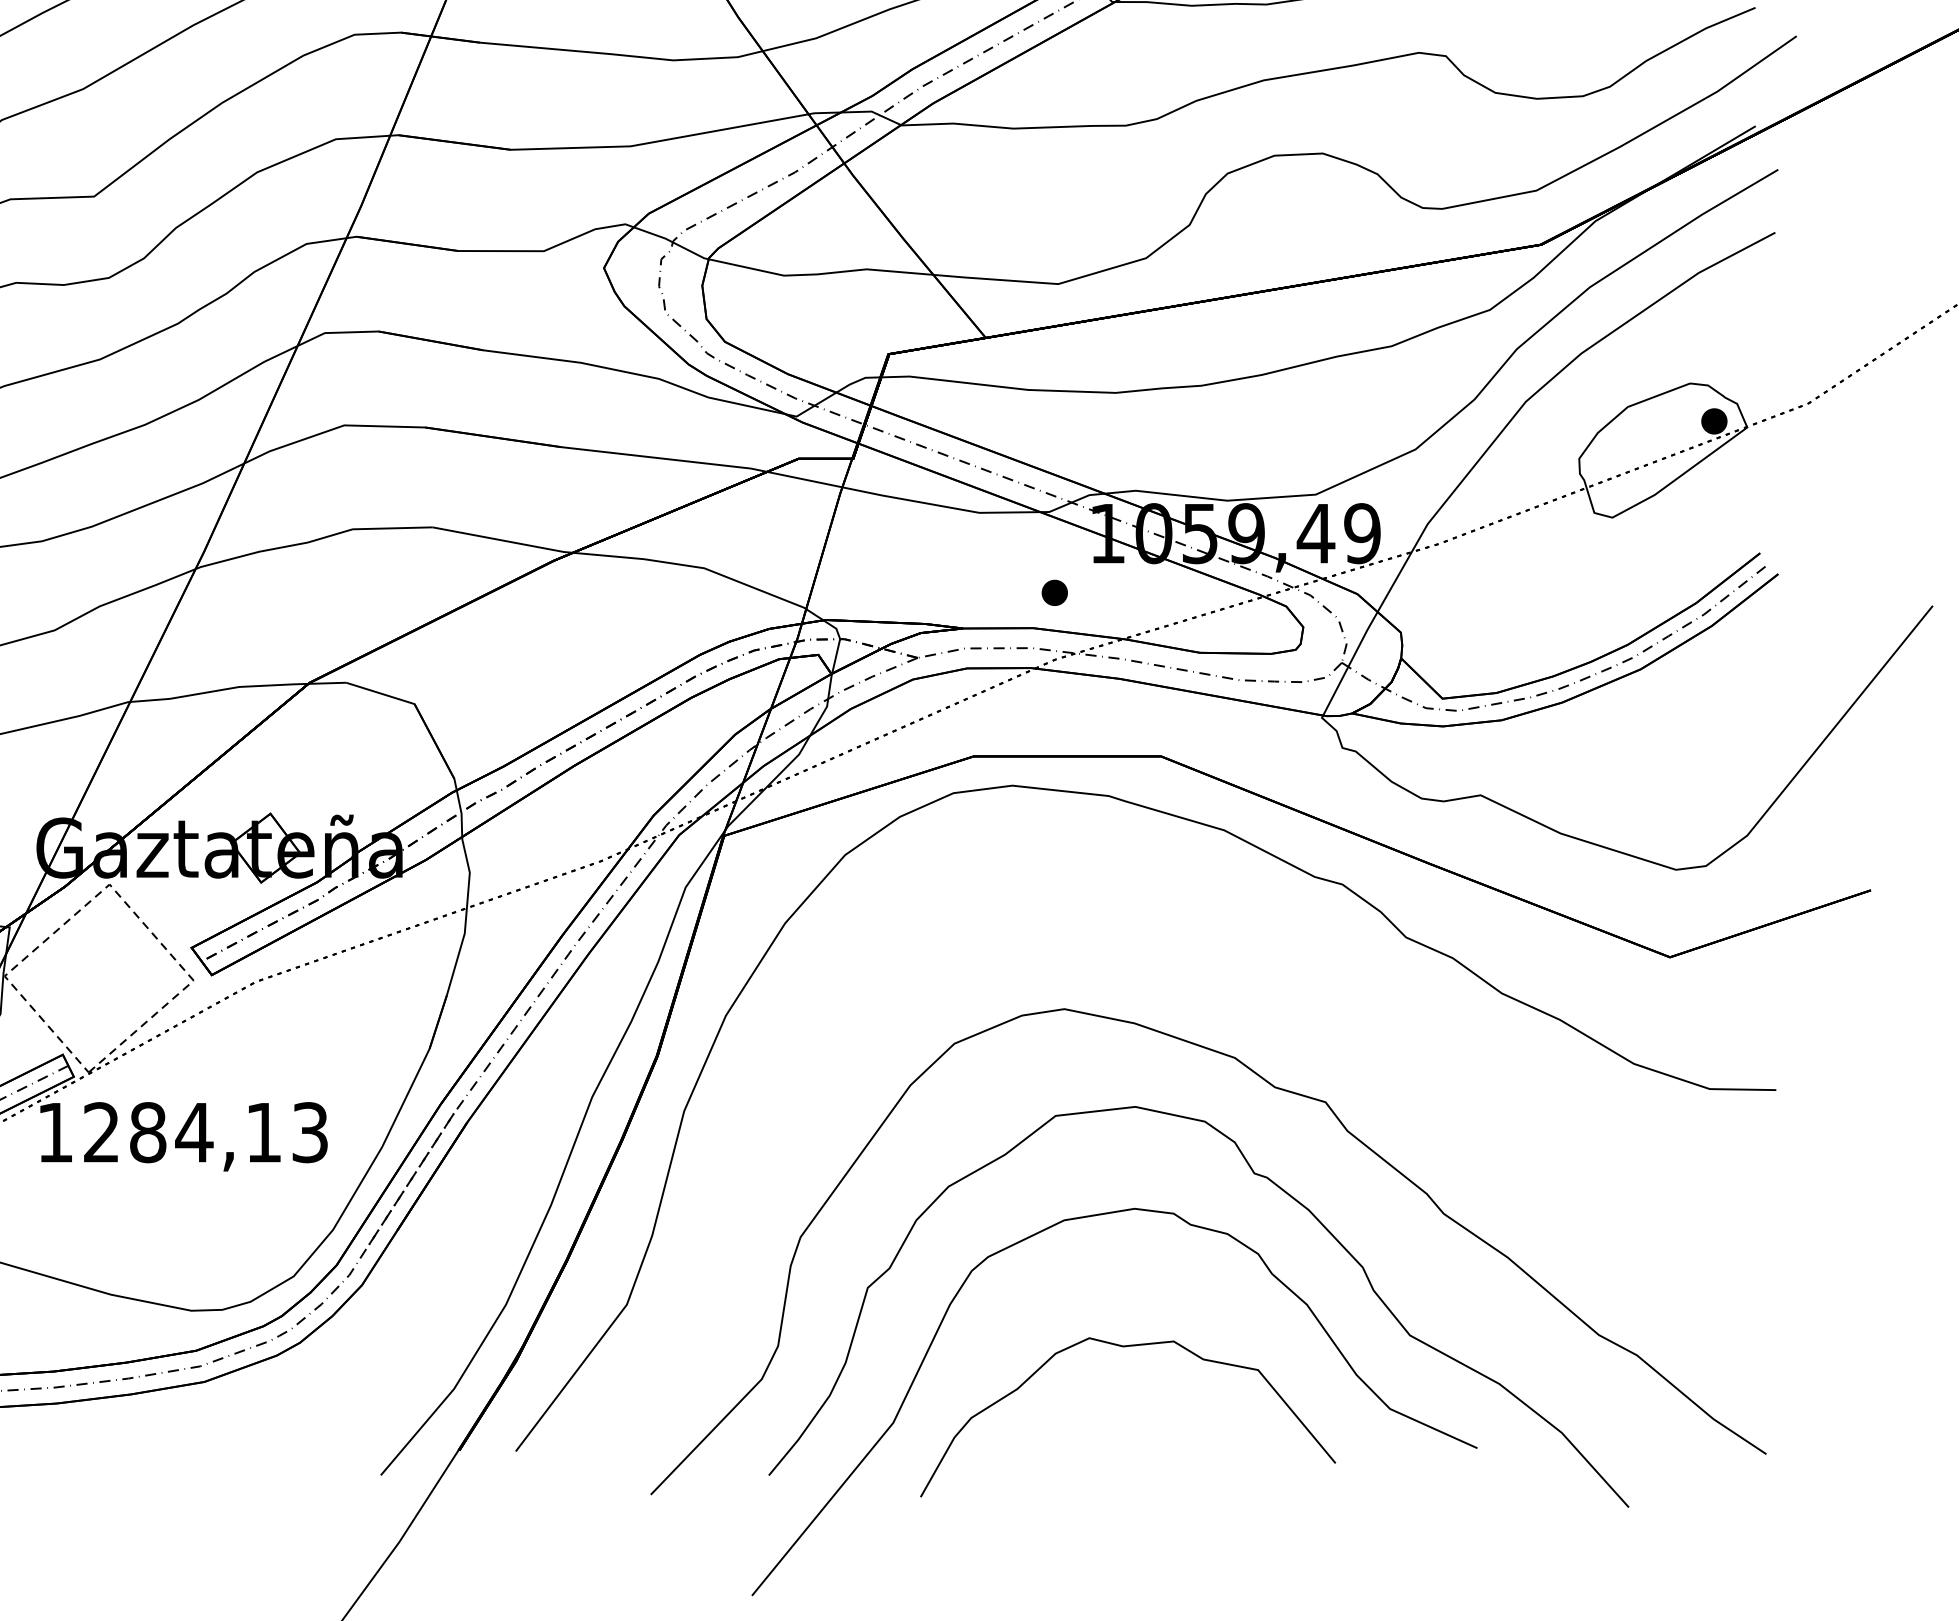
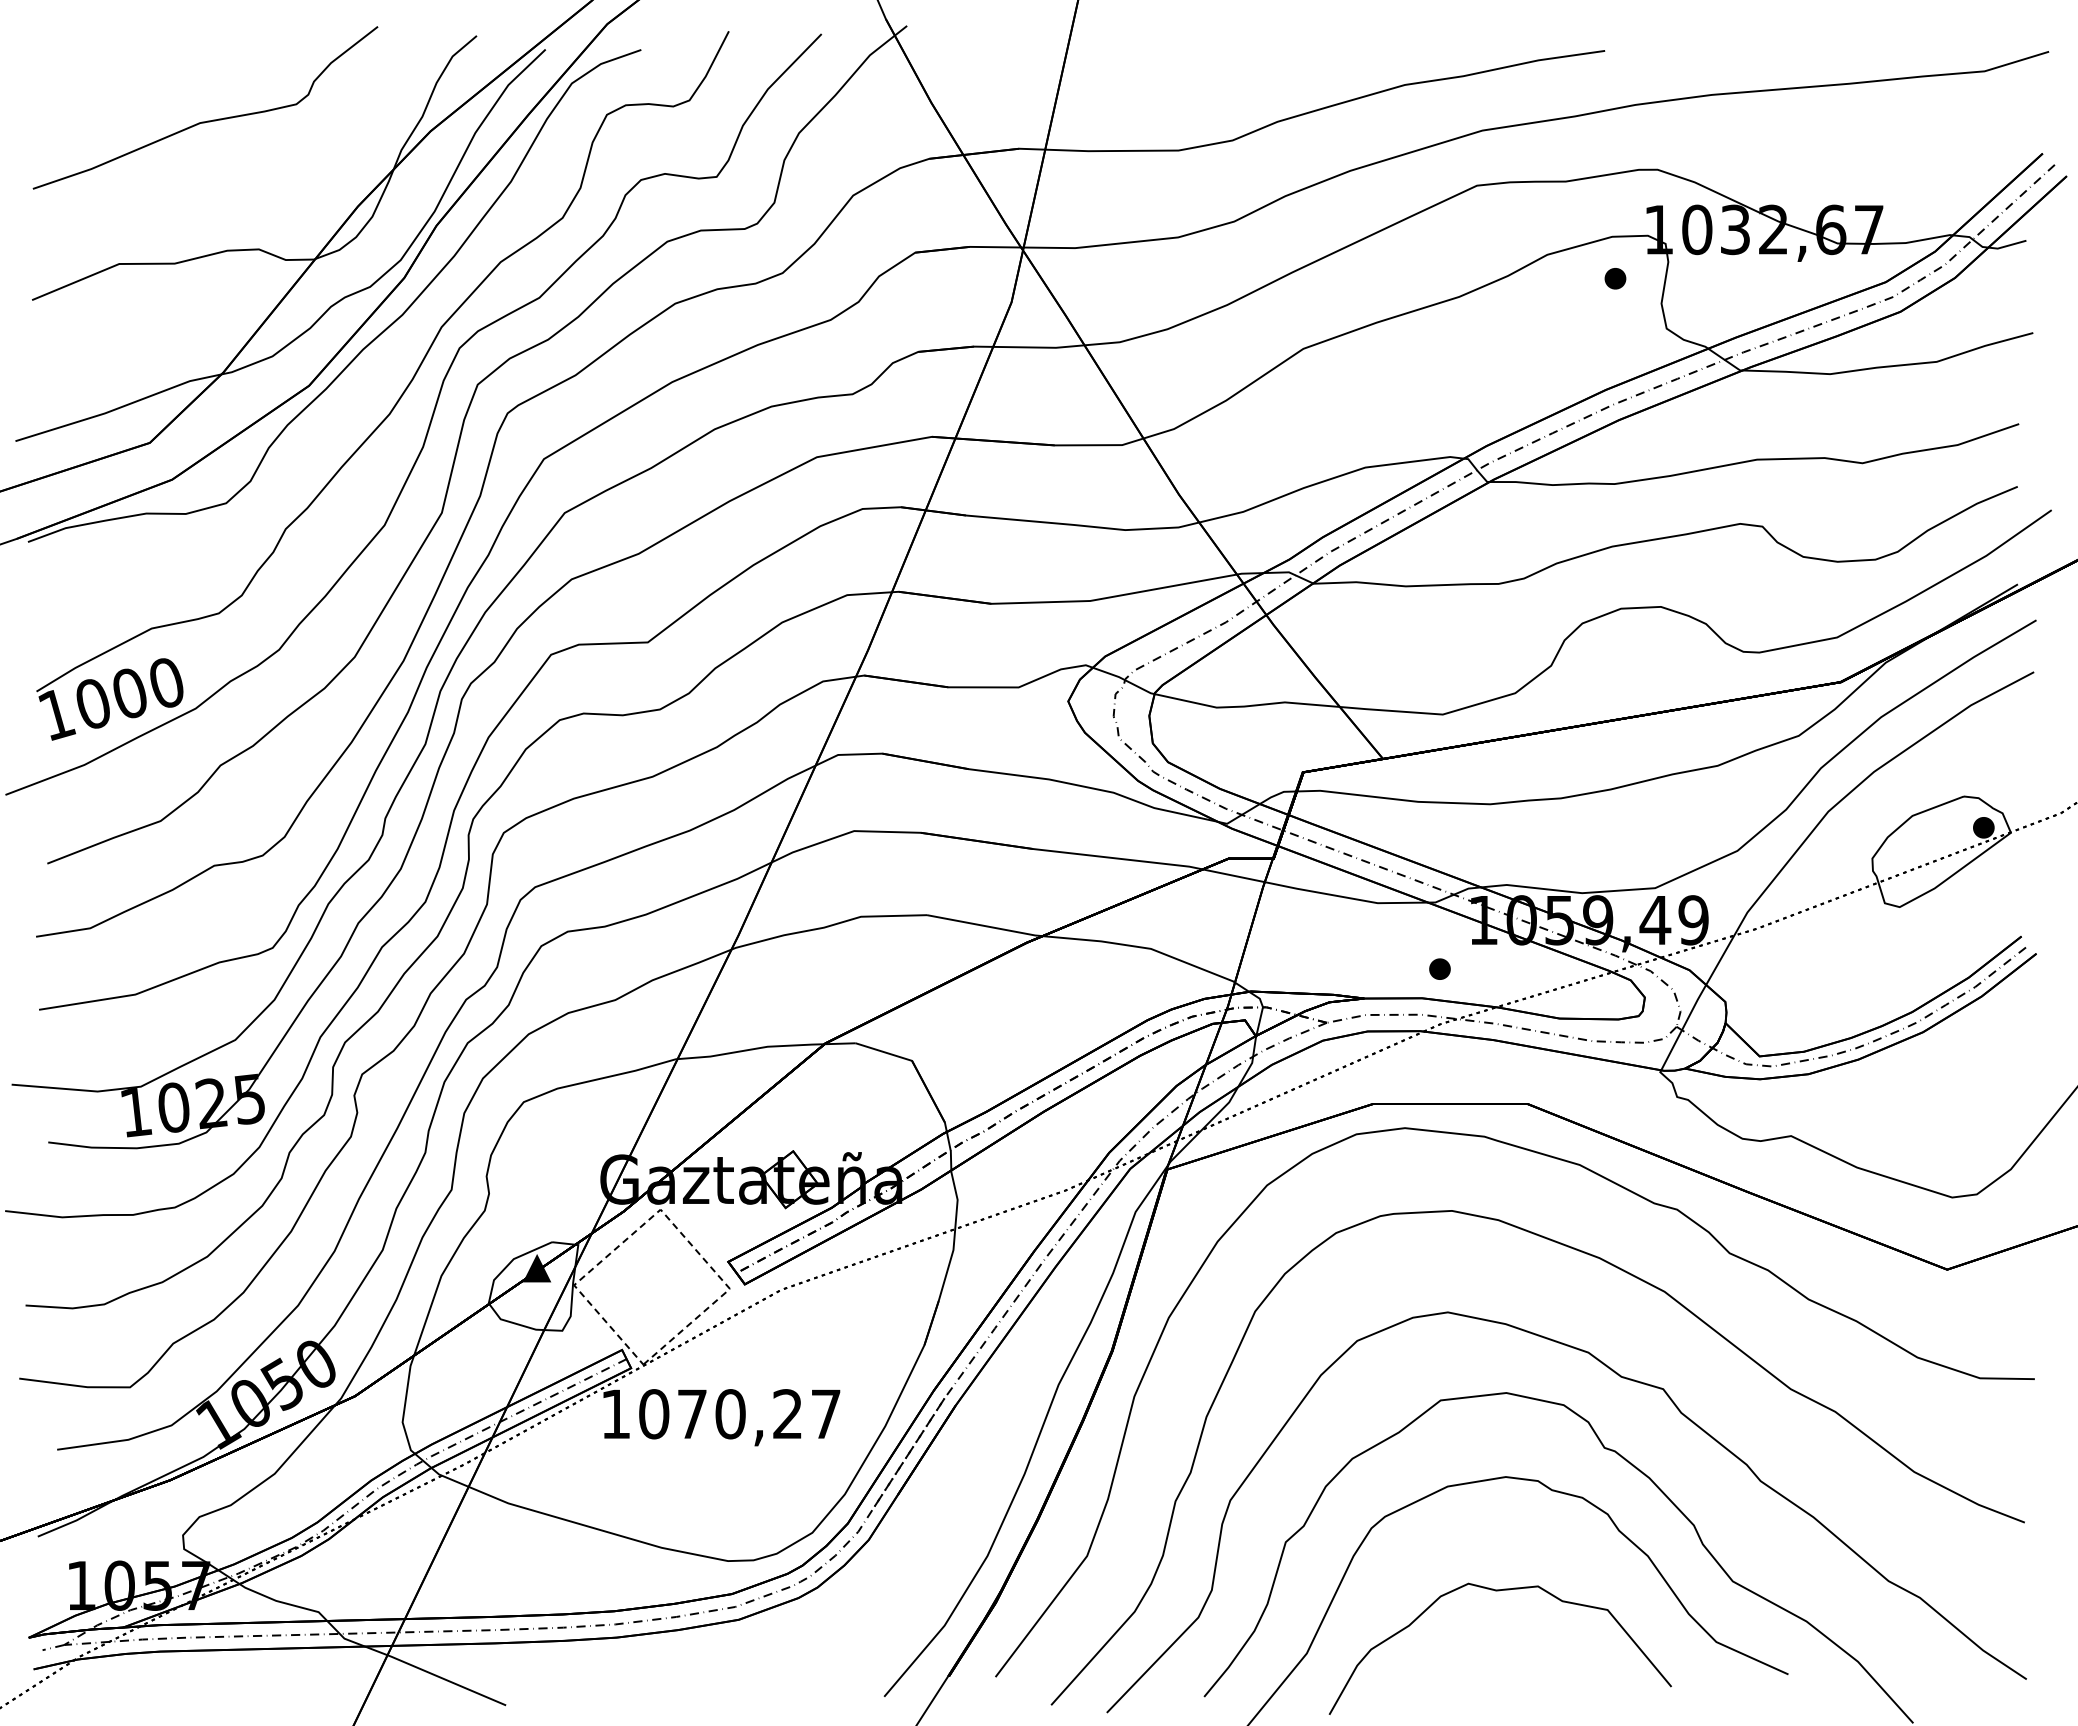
curve: (1283, 963) -> (1628, 1274), added
text: (205, 1132) -> (739, 1414), 1284,13 -> 1070,27

